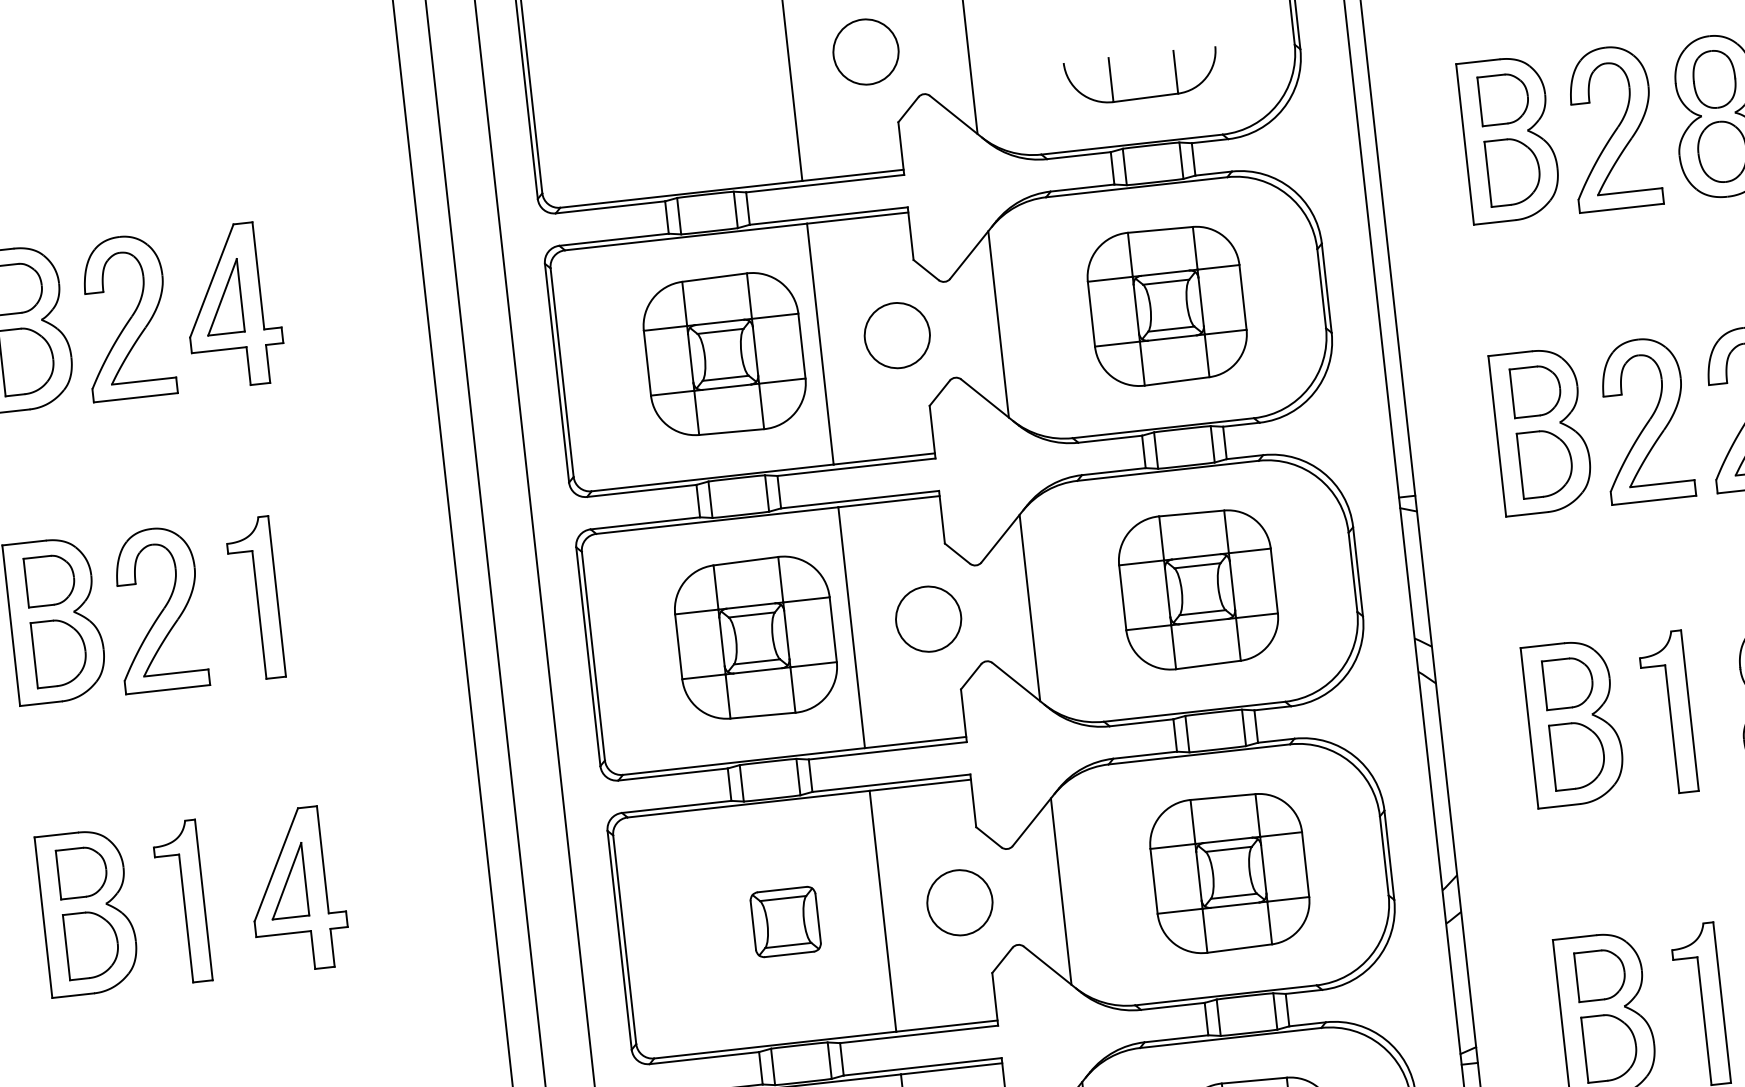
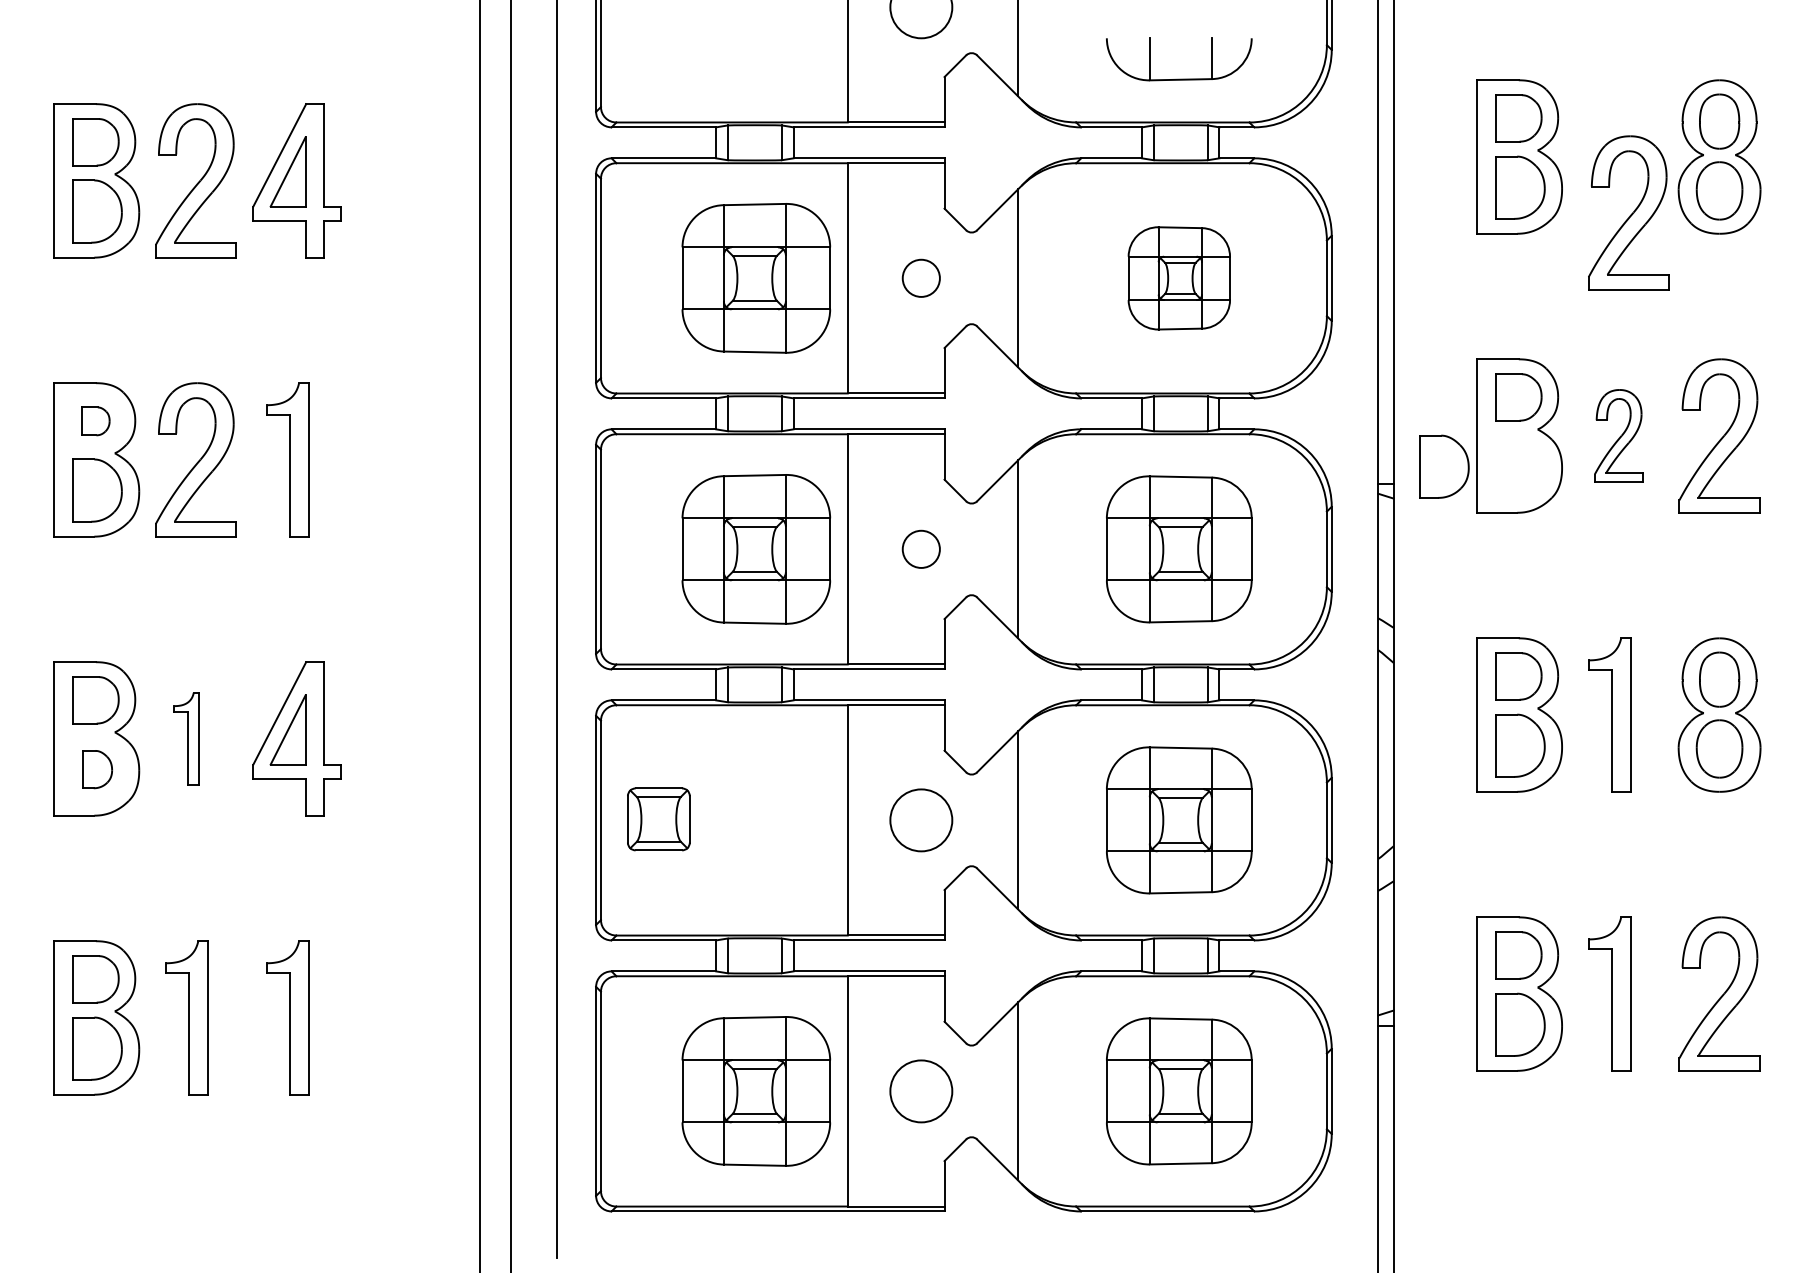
part: (1612, 127) -> (1628, 212), moved
part: (1167, 305) -> (1179, 278), size x0.7
circle: (897, 335) -> (921, 278), size x0.6
part: (1644, 419) -> (1618, 435), size x0.6
part: (1545, 463) -> (1444, 466), moved
part: (49, 580) -> (95, 421), size x0.6
circle: (928, 619) -> (921, 549), size x0.6
part: (181, 901) -> (186, 738), size x0.6
part: (785, 922) -> (658, 819), moved
part: (92, 944) -> (97, 769), size x0.6

